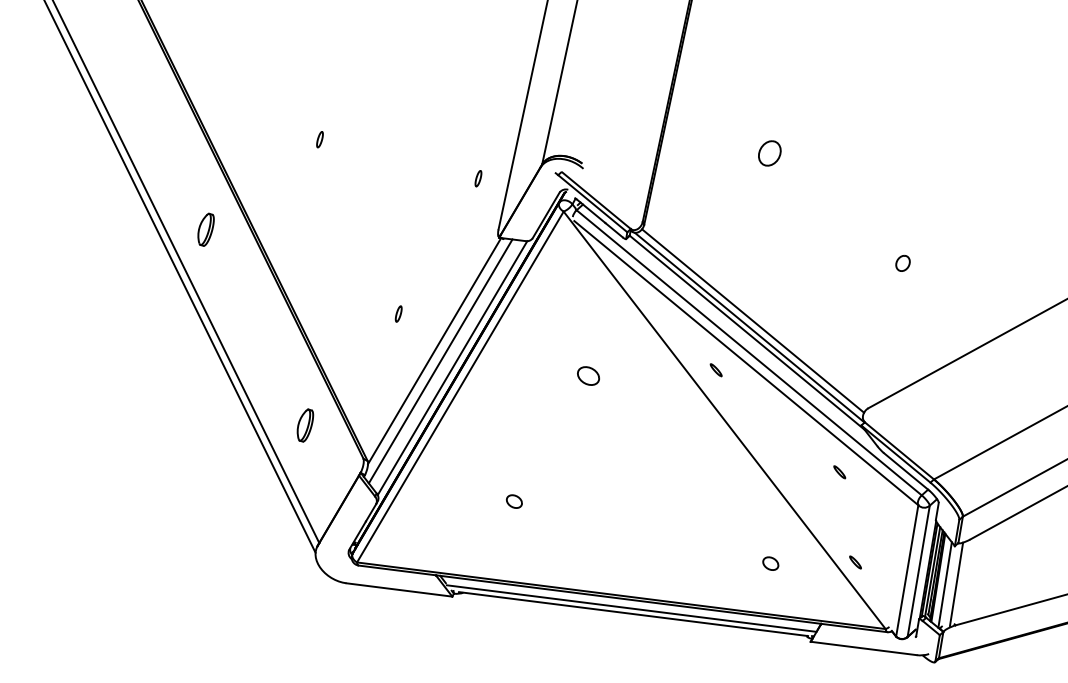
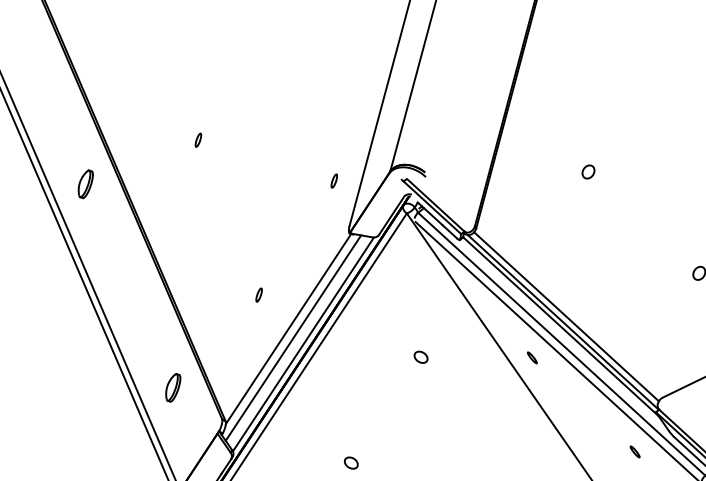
part: (769, 153) -> (588, 172), size x0.62
part: (205, 229) -> (85, 183), moved
part: (587, 375) -> (420, 356), size x0.71

